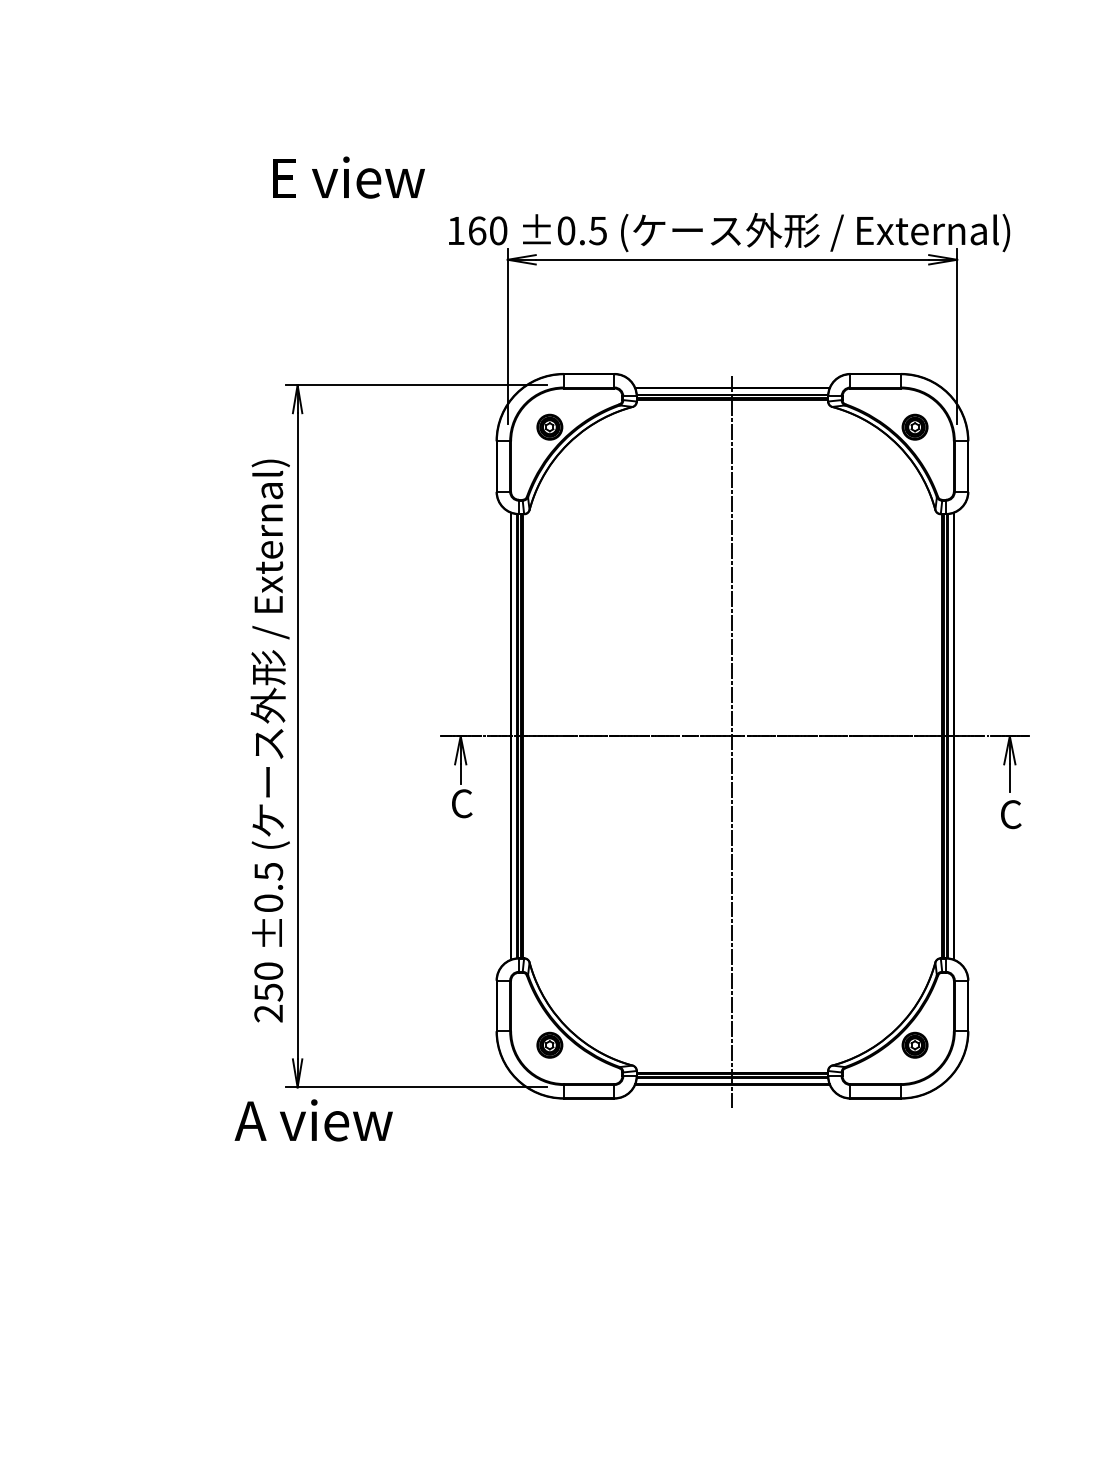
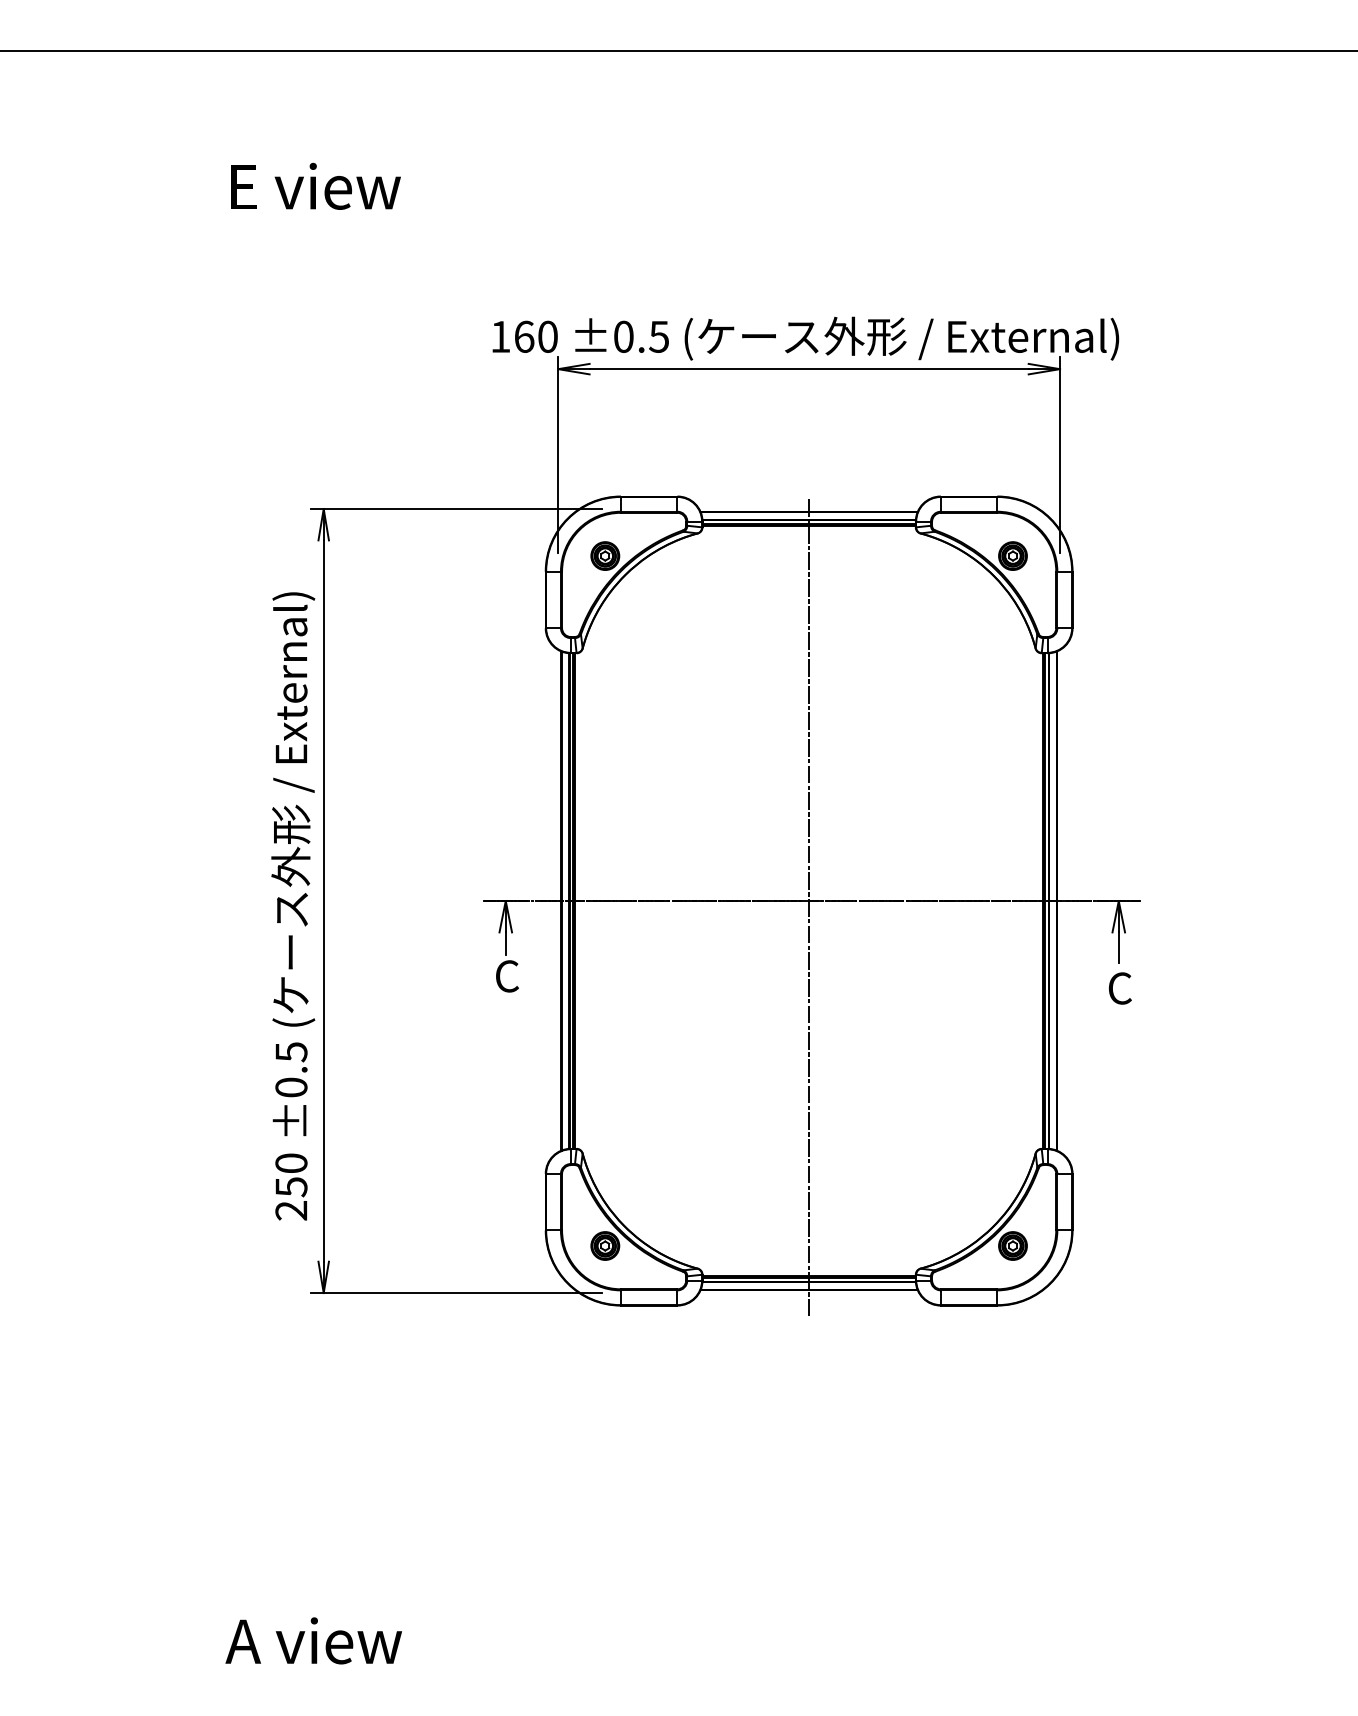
text: (348, 176) -> (315, 185), moved
text: (313, 1120) -> (313, 1640), moved

